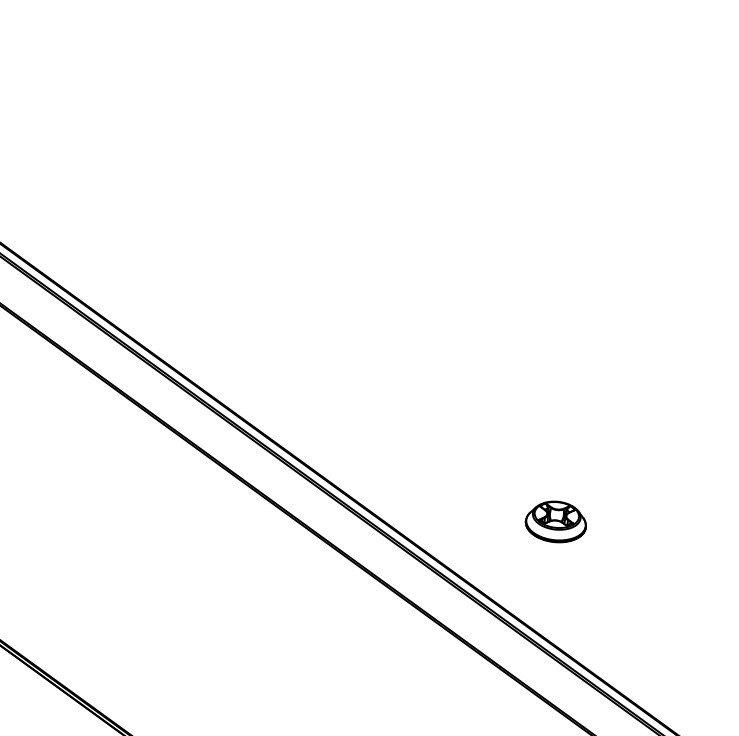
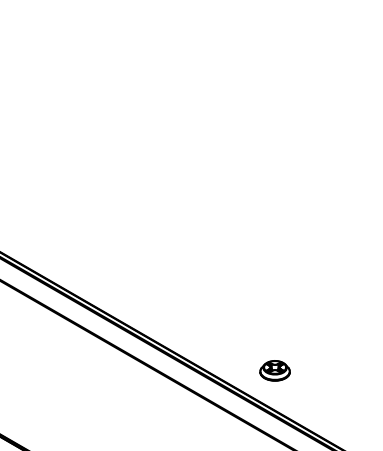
part: (555, 521) -> (274, 370), moved

